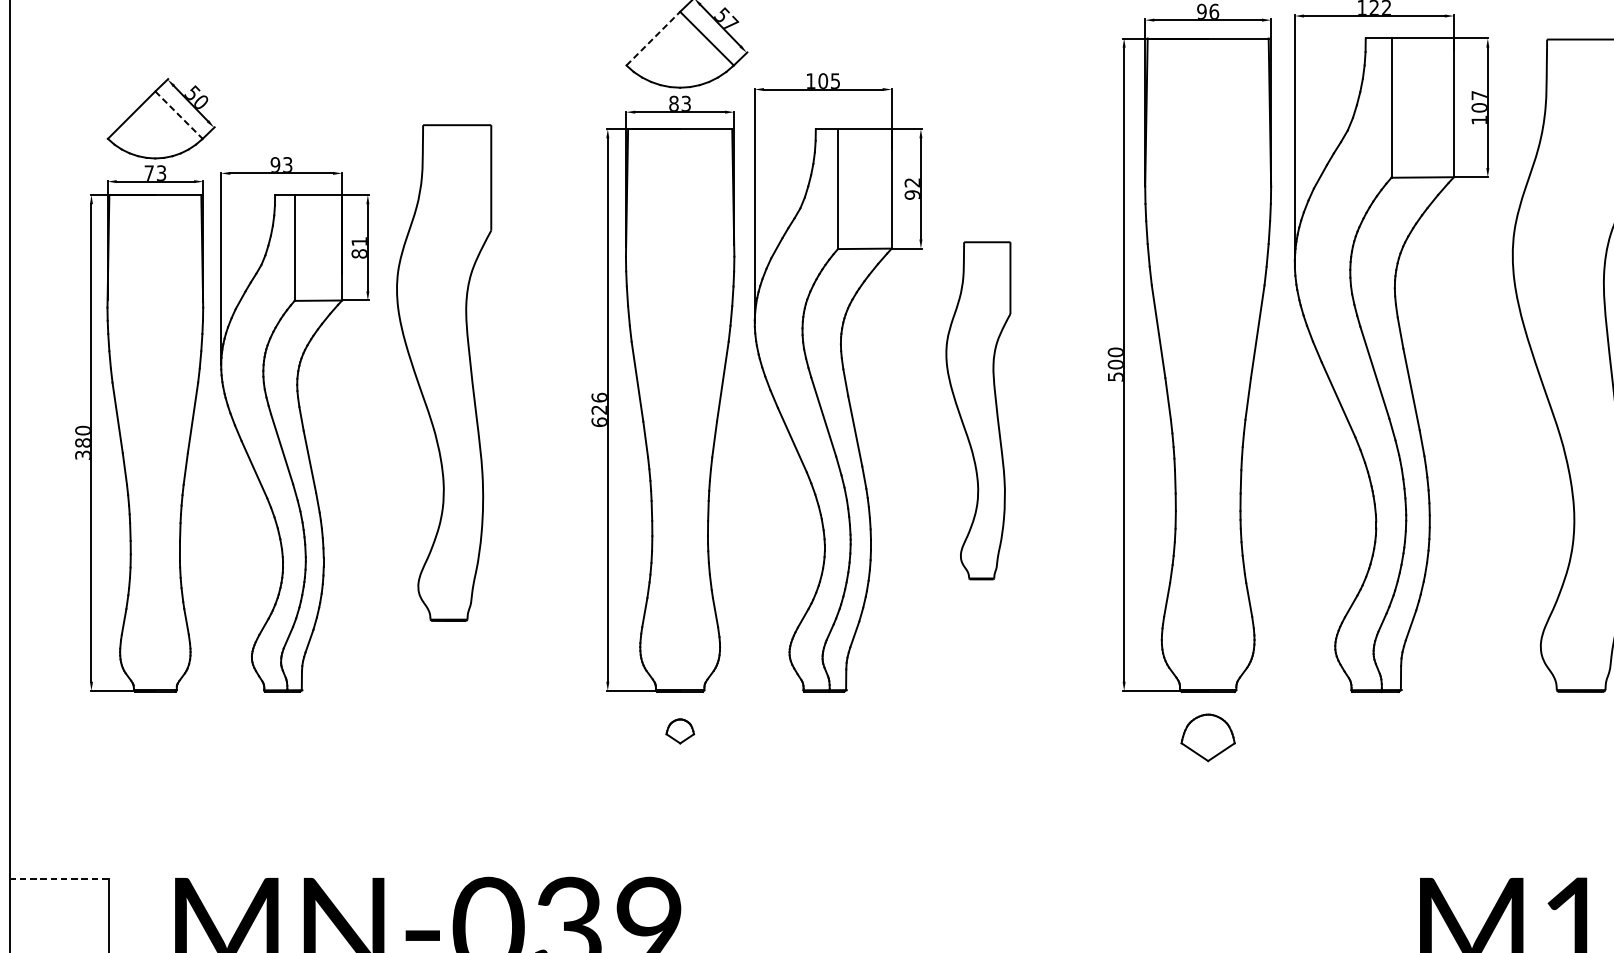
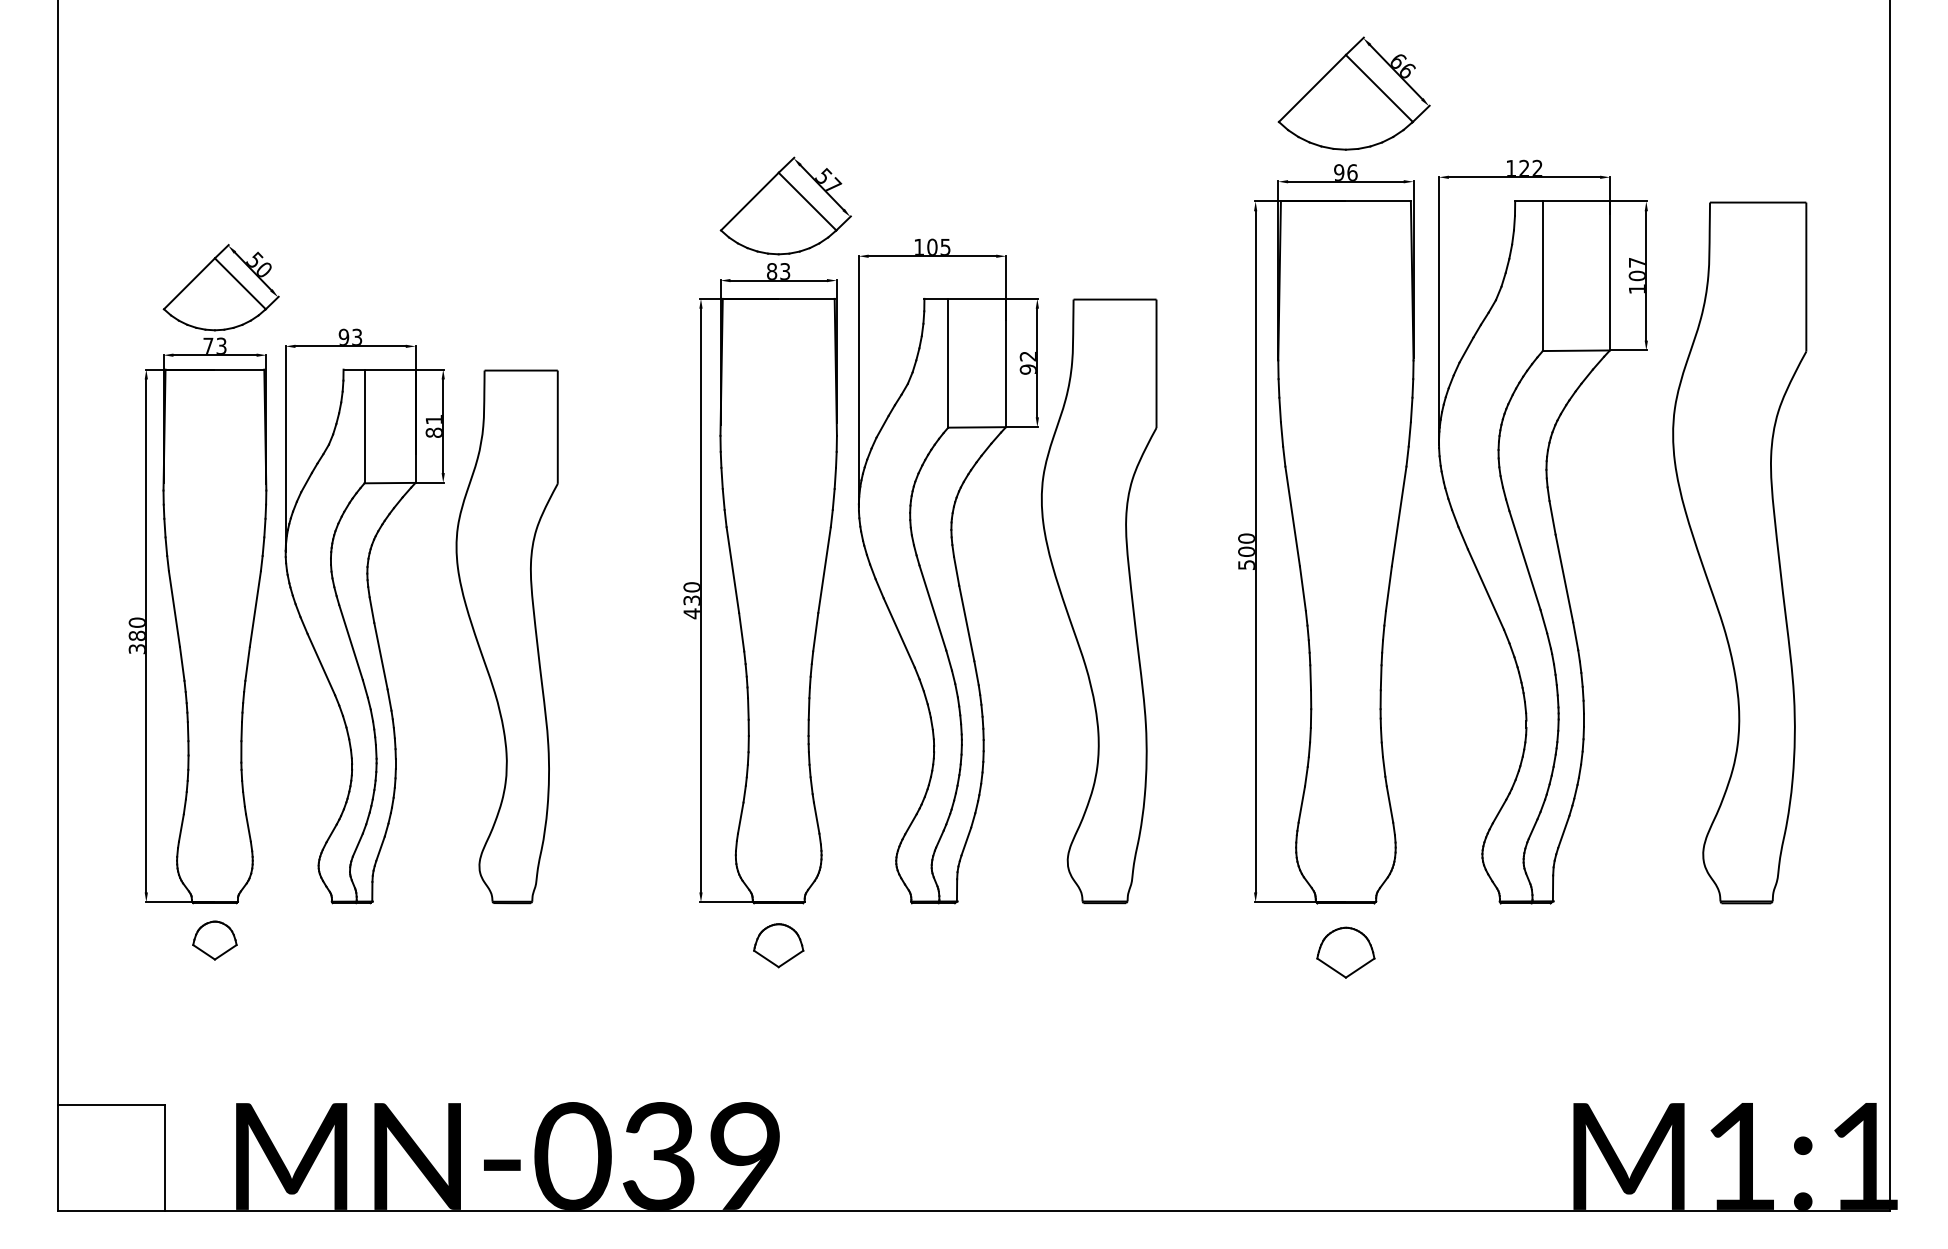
line: (652, 38) -> (749, 201), dashed -> solid
line: (179, 114) -> (240, 283), dashed -> solid
part: (443, 372) -> (506, 636), moved
text: (598, 409) -> (691, 600), 626 -> 430
part: (977, 410) -> (1098, 601), size x1.67
part: (154, 726) -> (214, 940), added
part: (679, 731) -> (778, 945), size x1.67
line: (59, 879) -> (112, 1104), dashed -> solid

